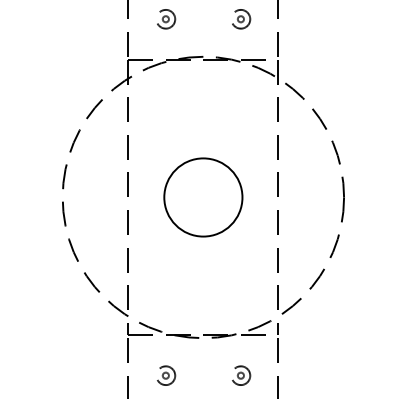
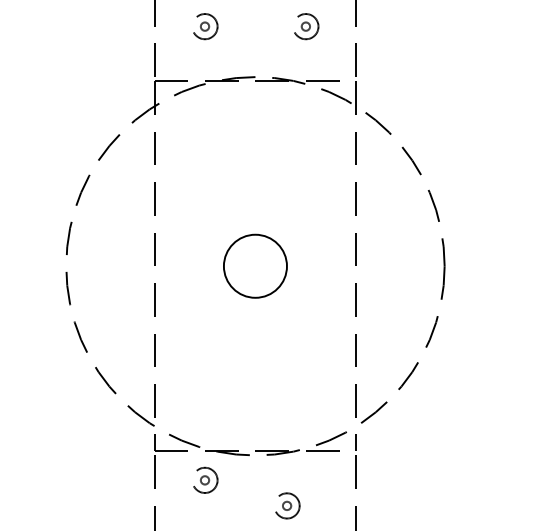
circle: (203, 197) -> (255, 266), size x0.6
part: (166, 375) -> (205, 480), moved
part: (241, 375) -> (287, 505), moved

